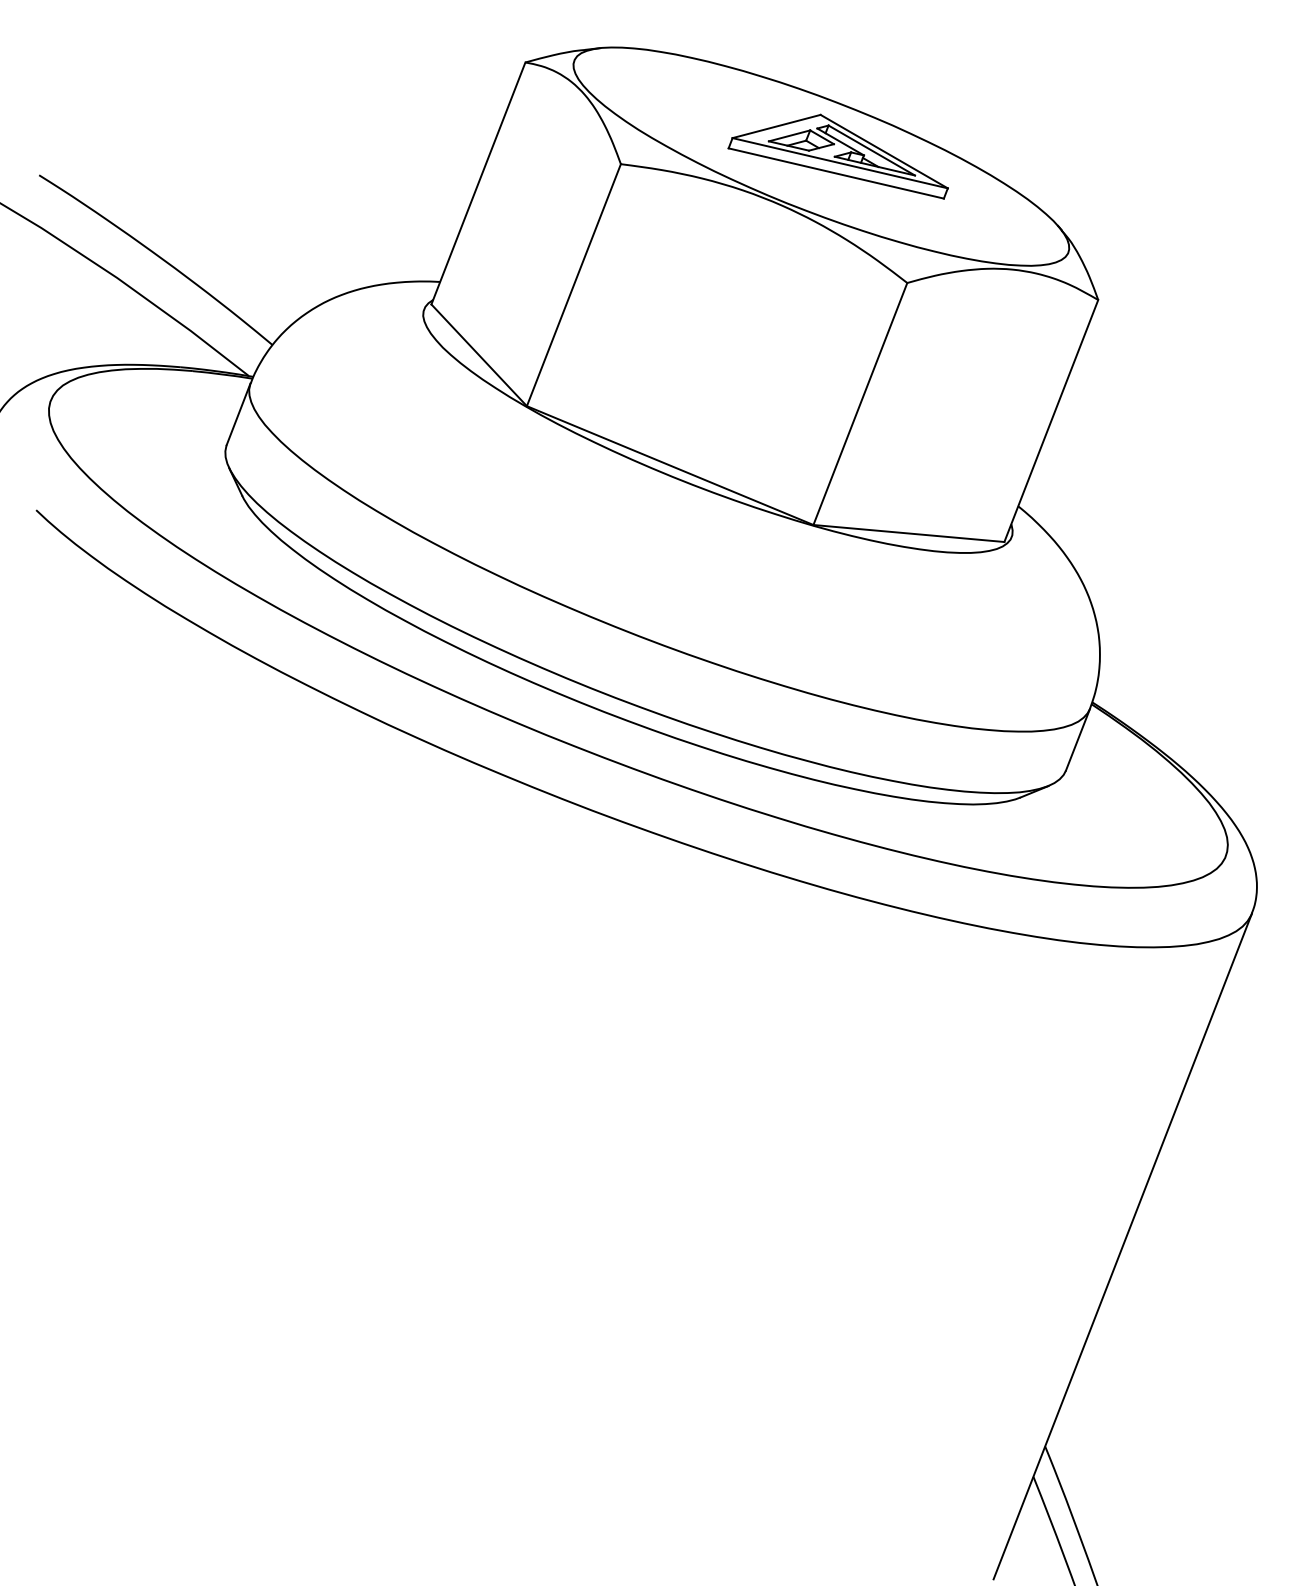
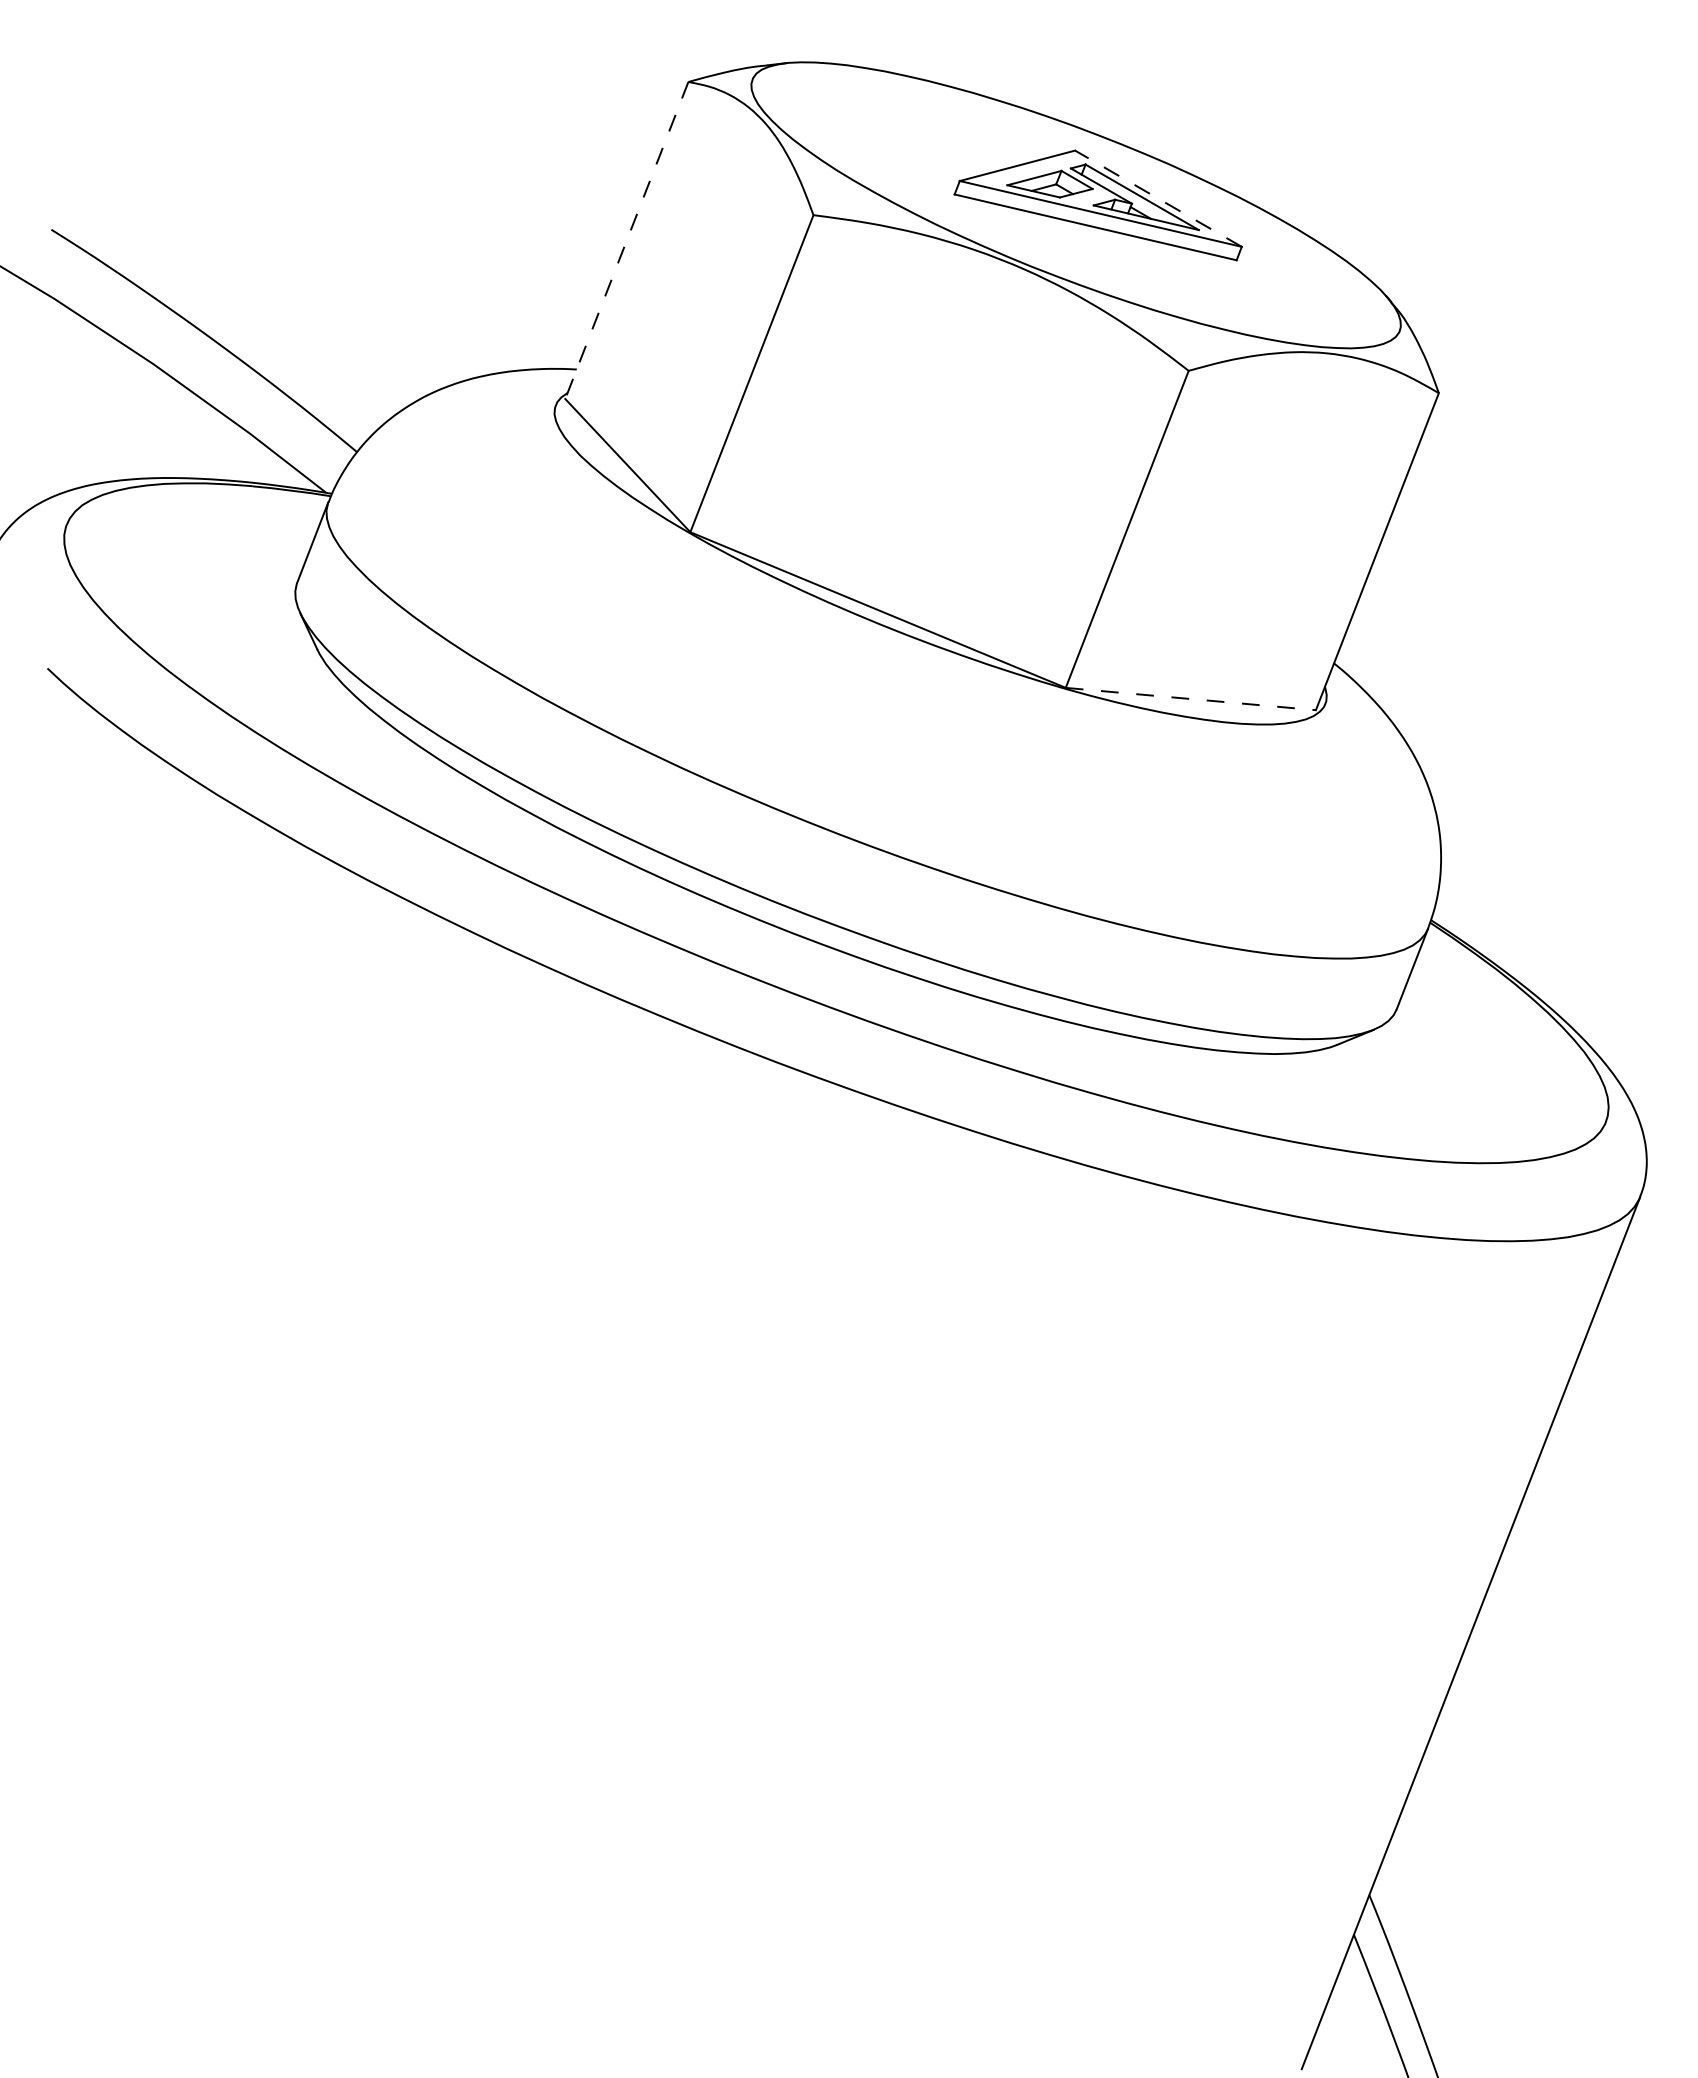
line: (884, 151) -> (1158, 198), solid -> dashed
line: (478, 183) -> (626, 240), solid -> dashed
line: (908, 533) -> (1190, 699), solid -> dashed

